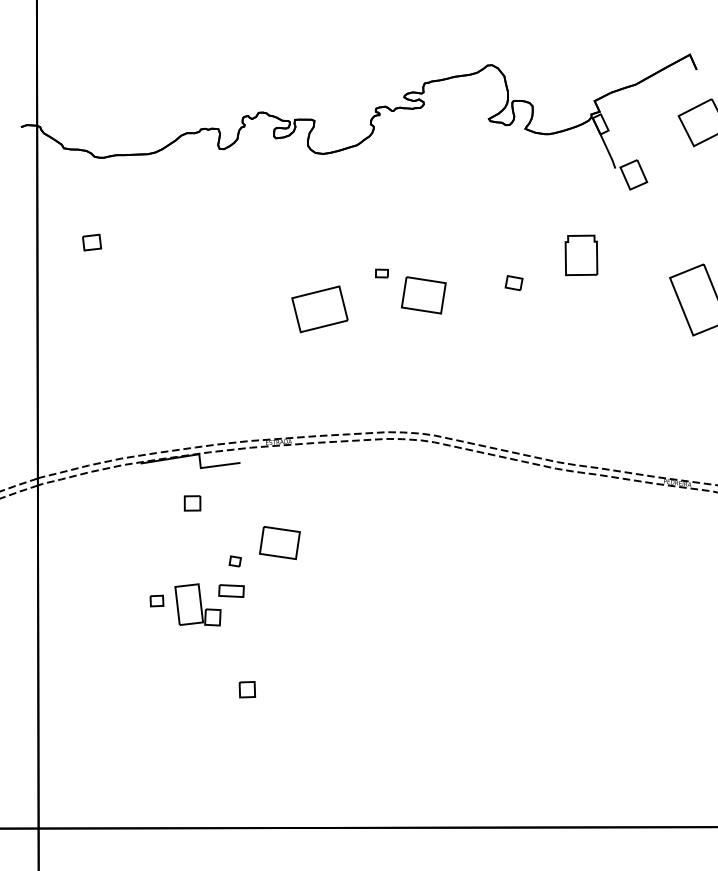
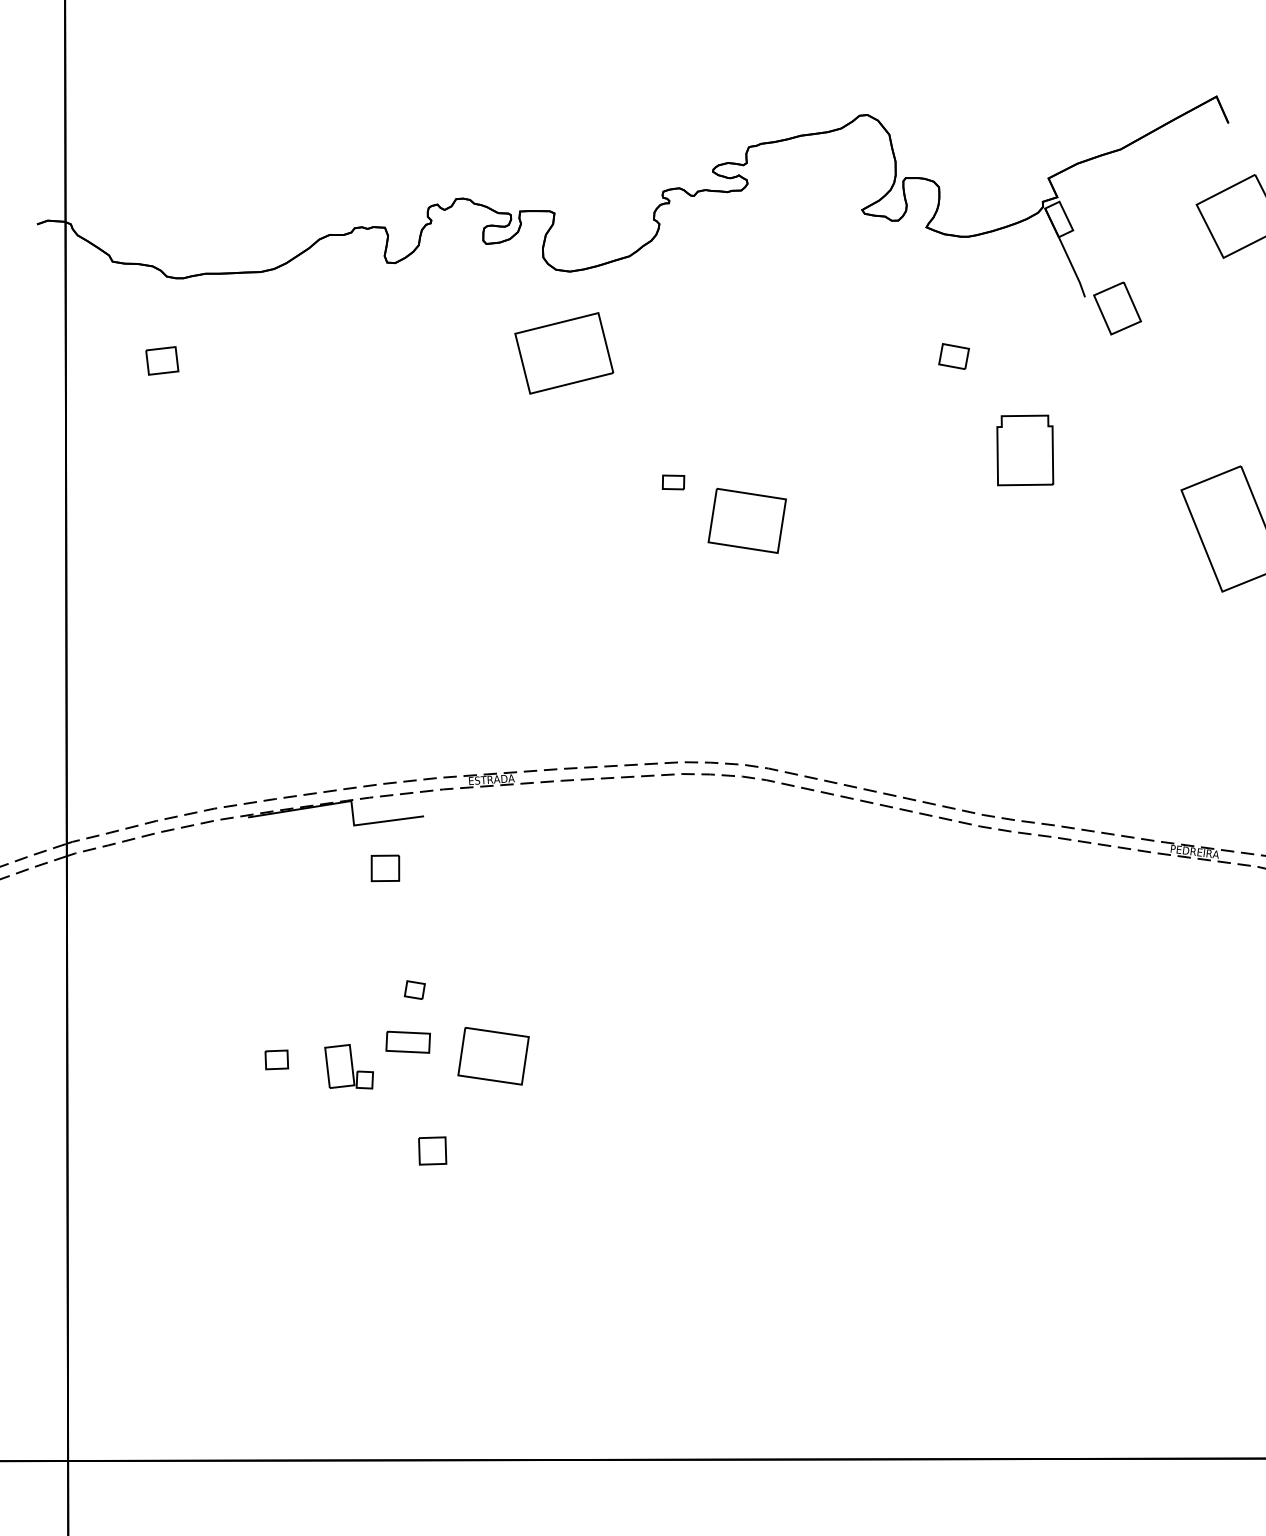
part: (92, 242) -> (163, 360), moved
part: (513, 283) -> (953, 357), moved
part: (319, 309) -> (563, 353), moved
part: (192, 503) -> (385, 868), moved
part: (279, 543) -> (492, 1057), moved
part: (197, 604) -> (348, 1065), size x0.6
part: (246, 689) -> (431, 1150), moved

